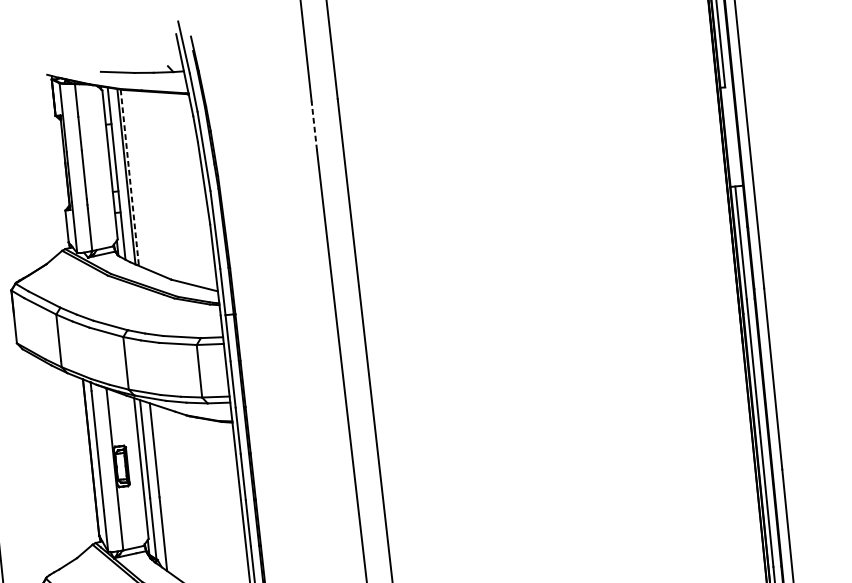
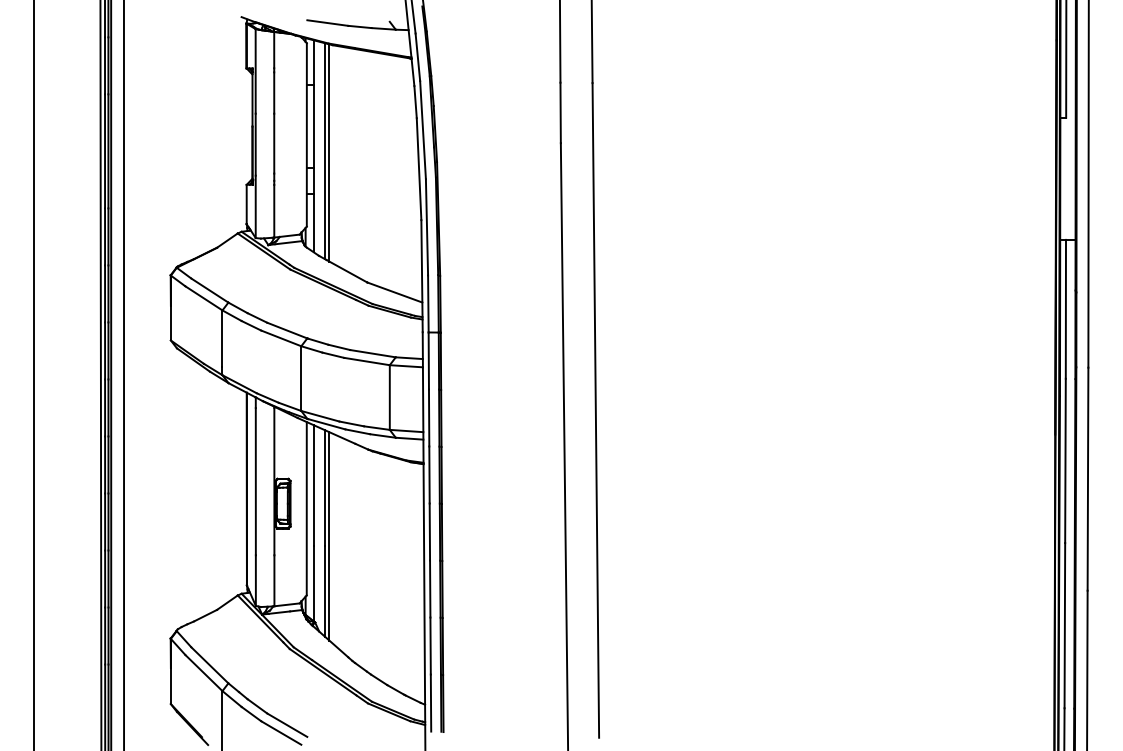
line: (314, 125) -> (560, 112), dashed -> solid
line: (129, 177) -> (329, 152), dashed -> solid
line: (162, 489) -> (329, 536), added

